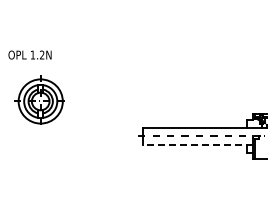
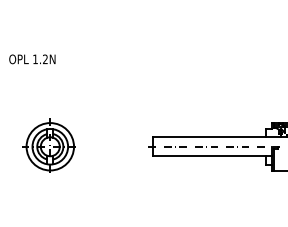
part: (39, 99) -> (48, 144), moved
line: (197, 145) -> (212, 156), dashed -> solid

